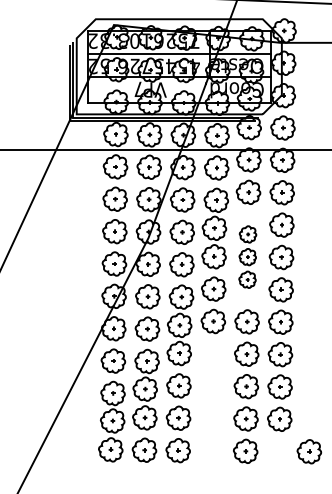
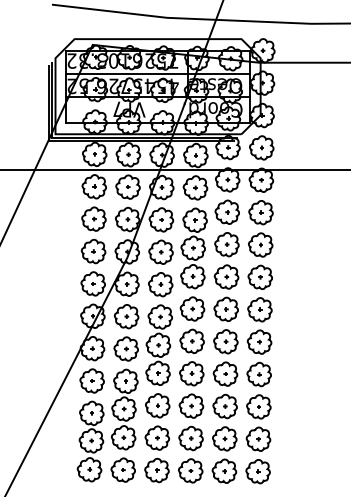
part: (247, 256) -> (226, 276), size x1.43
part: (212, 402) -> (191, 422), added
part: (308, 451) -> (257, 471), moved

